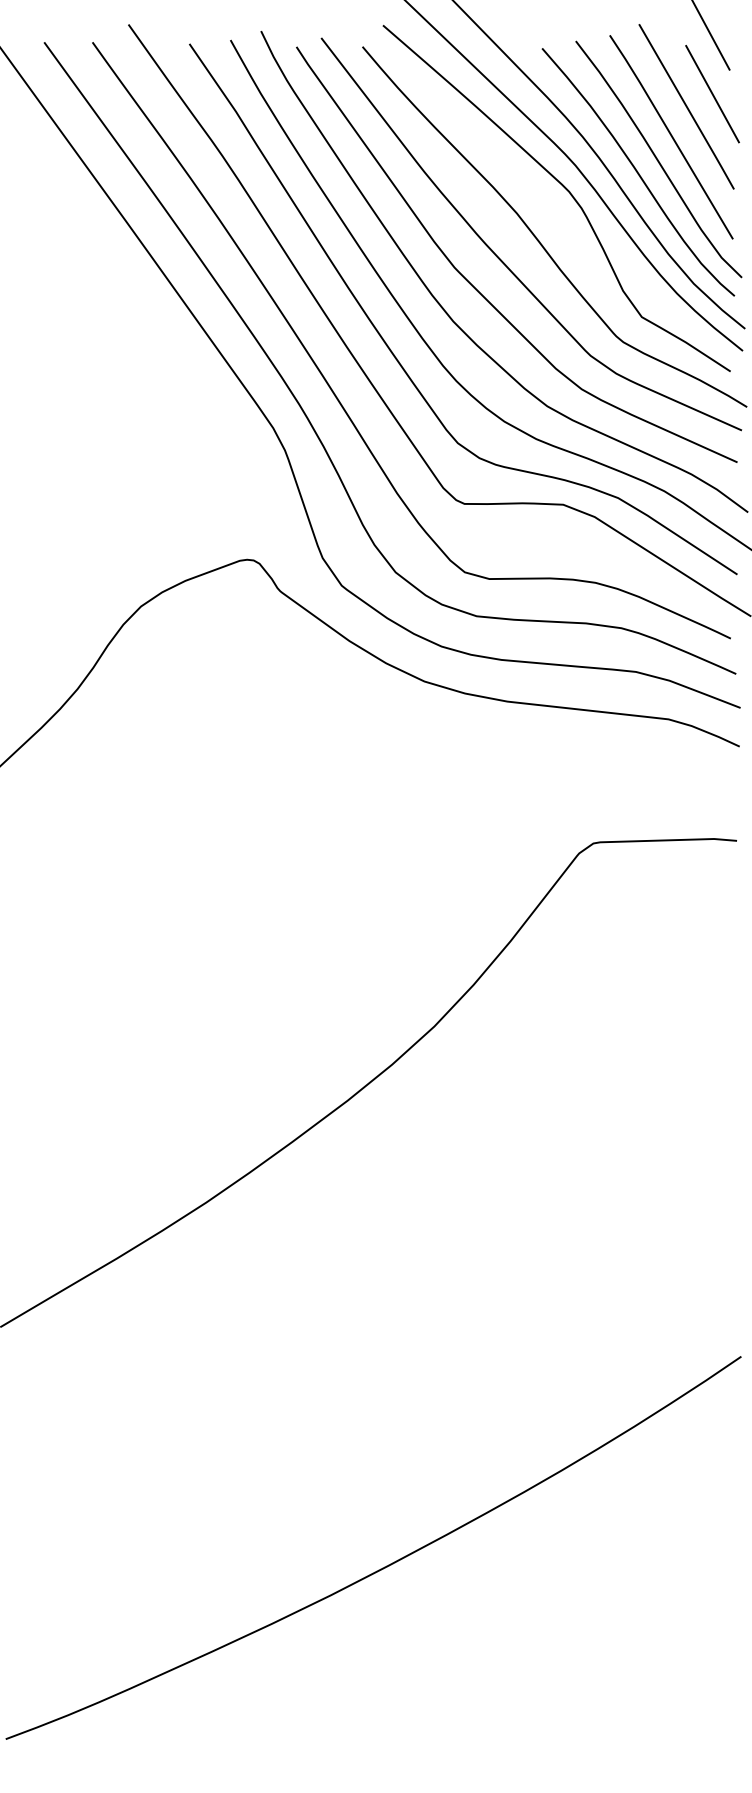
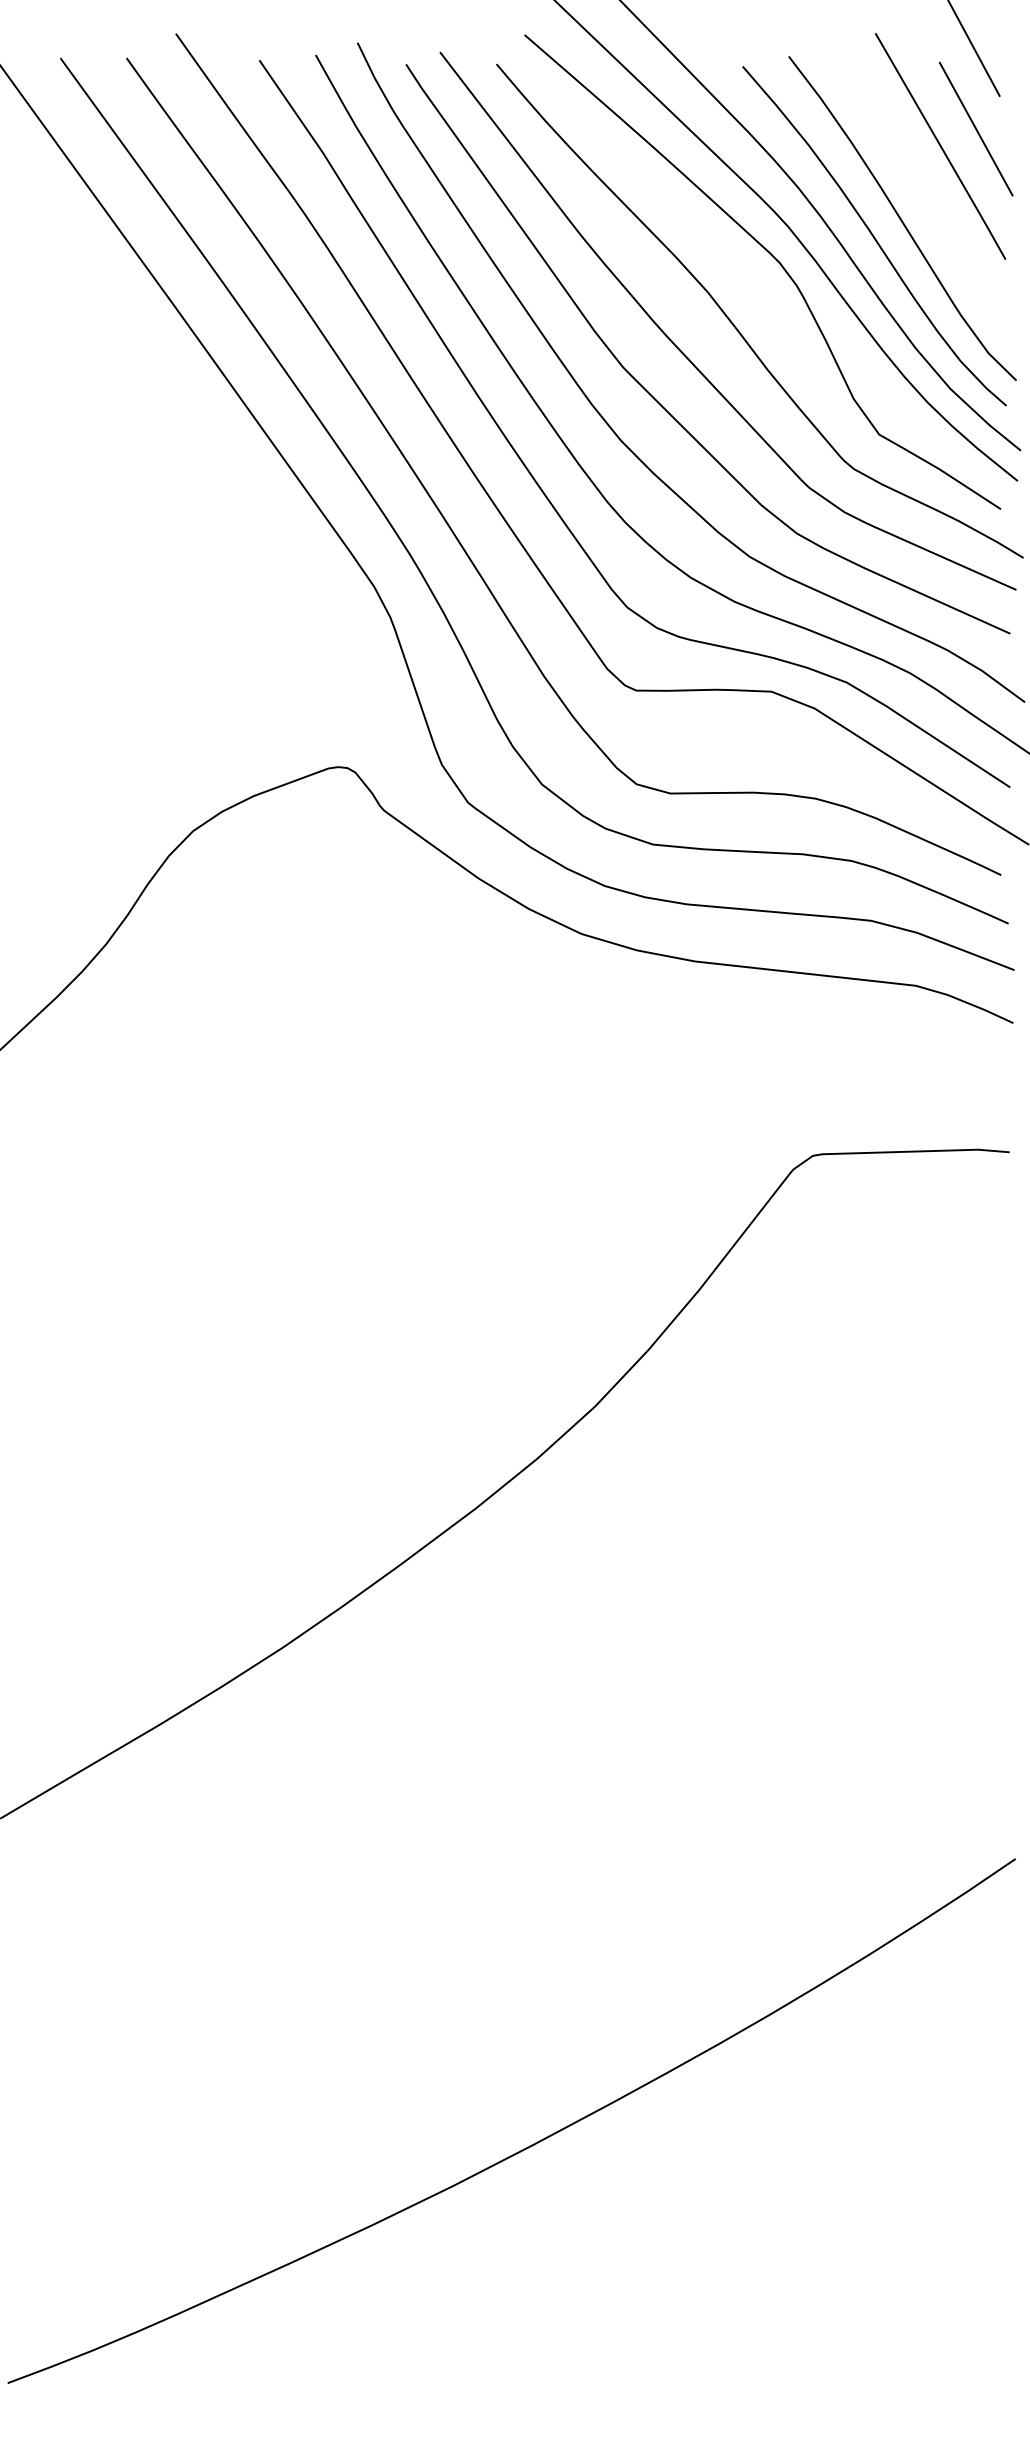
line: (671, 137) -> (919, 188), removed

